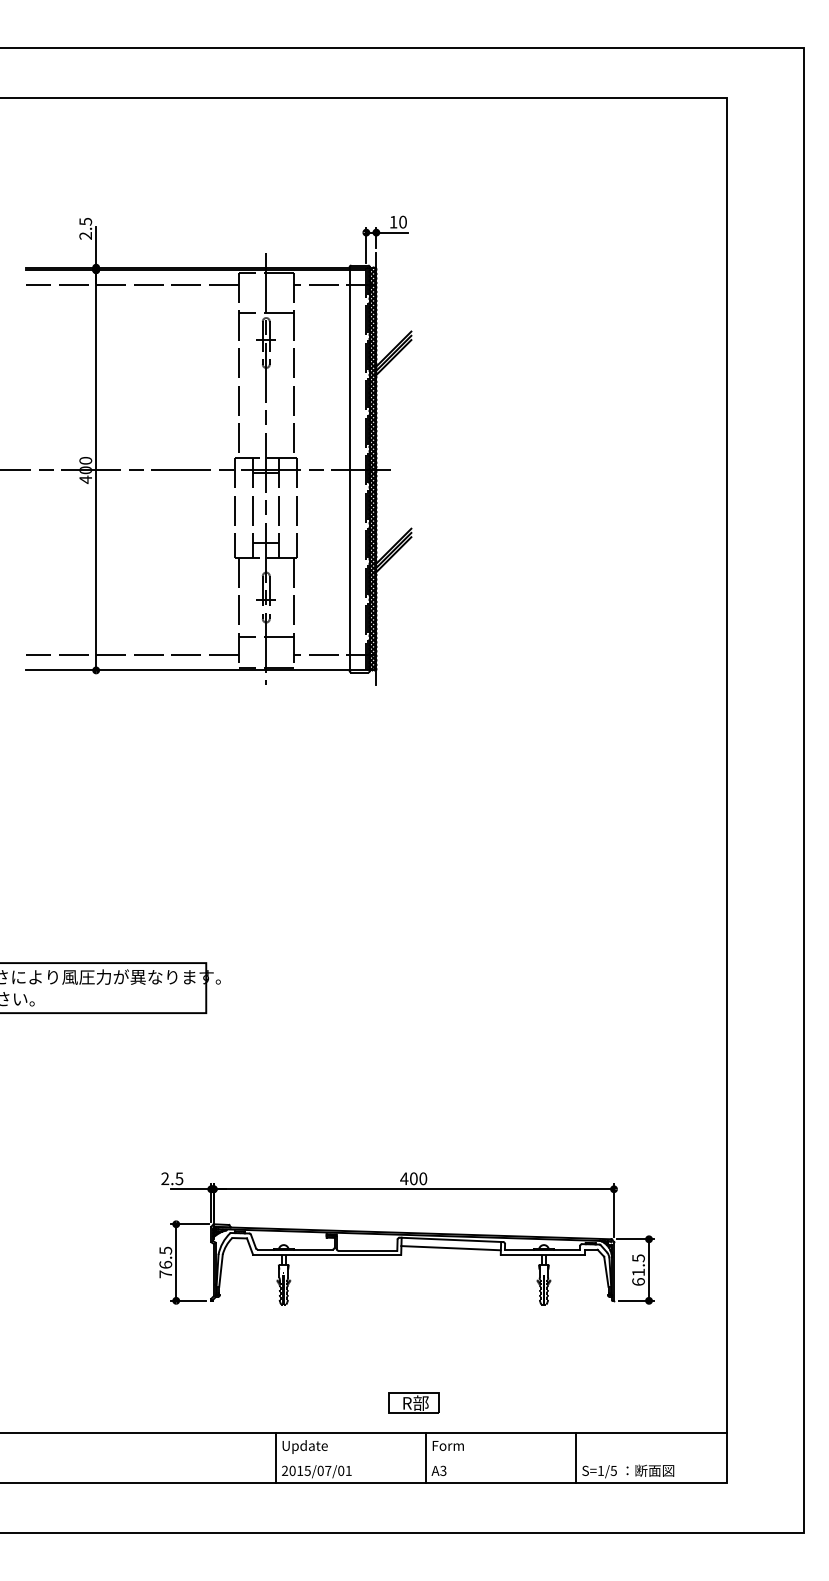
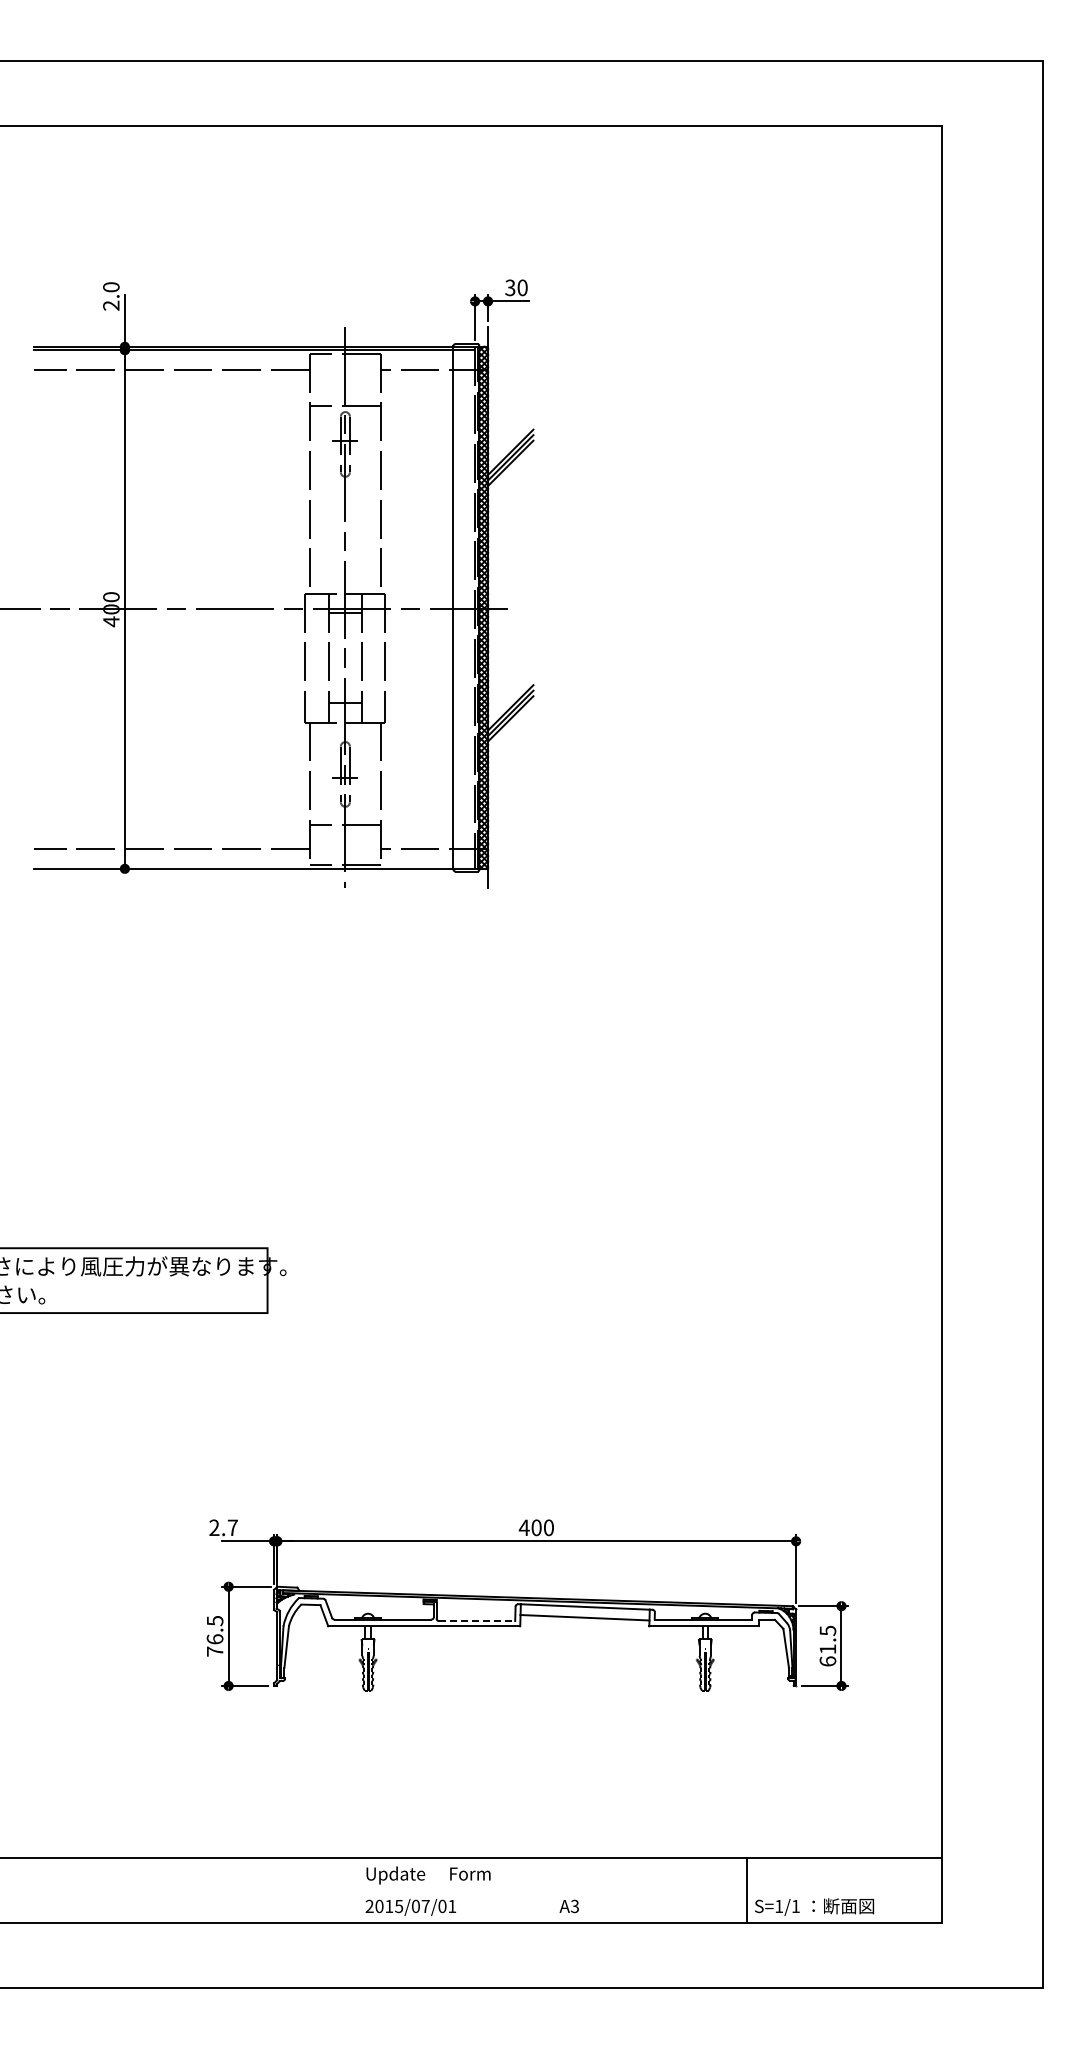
text: (85, 221) -> (111, 287), 2.5 -> 2.0
text: (393, 221) -> (510, 287), 10 -> 30
text: (179, 1178) -> (232, 1527), 2.5 -> 2.7
line: (368, 1251) -> (477, 1621), solid -> dashed
part: (413, 1403) -> (536, 1818), removed
text: (448, 1445) -> (470, 1873), moved
line: (276, 1457) -> (358, 1889), removed
line: (426, 1457) -> (552, 1889), removed
text: (613, 1470) -> (795, 1906), S=1/5 -> S=1/1

